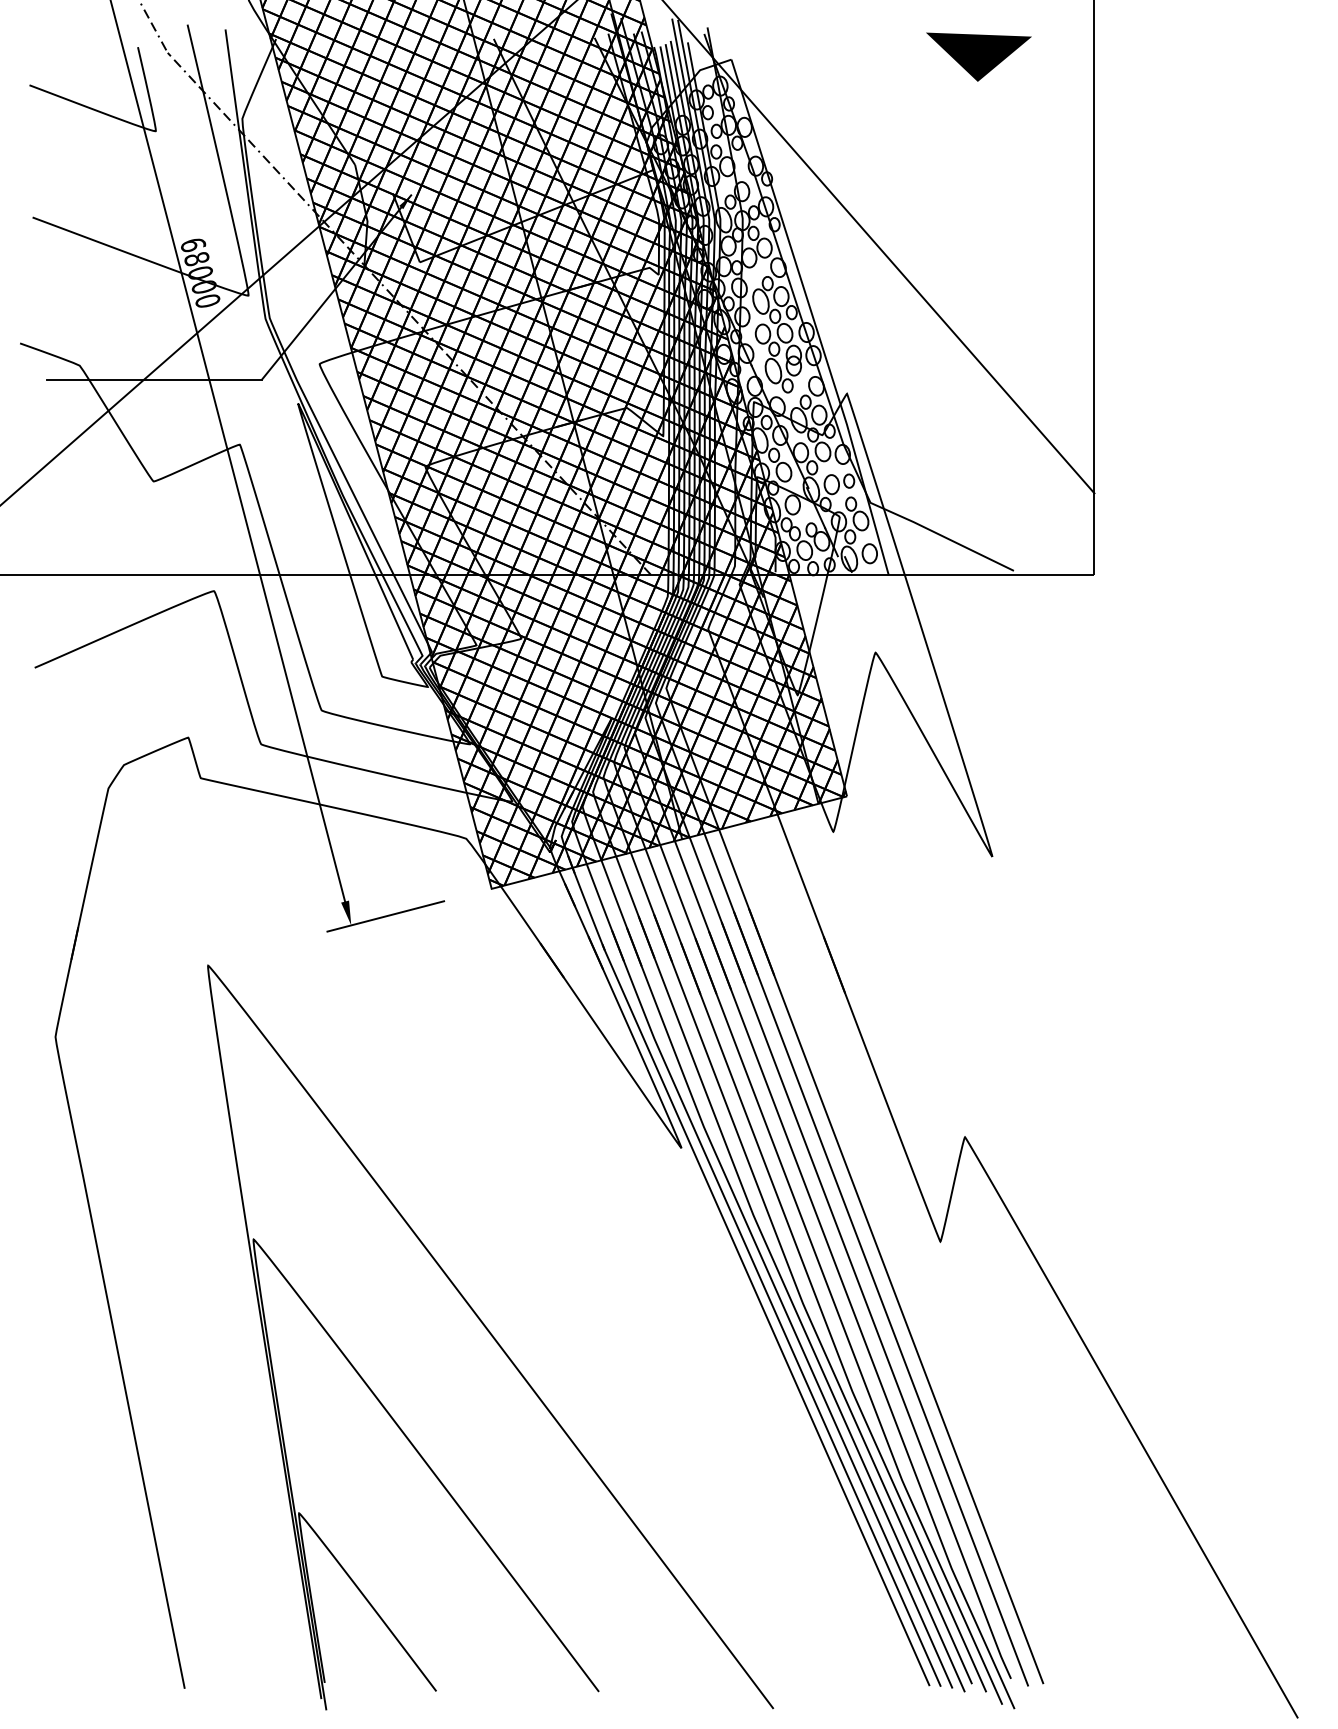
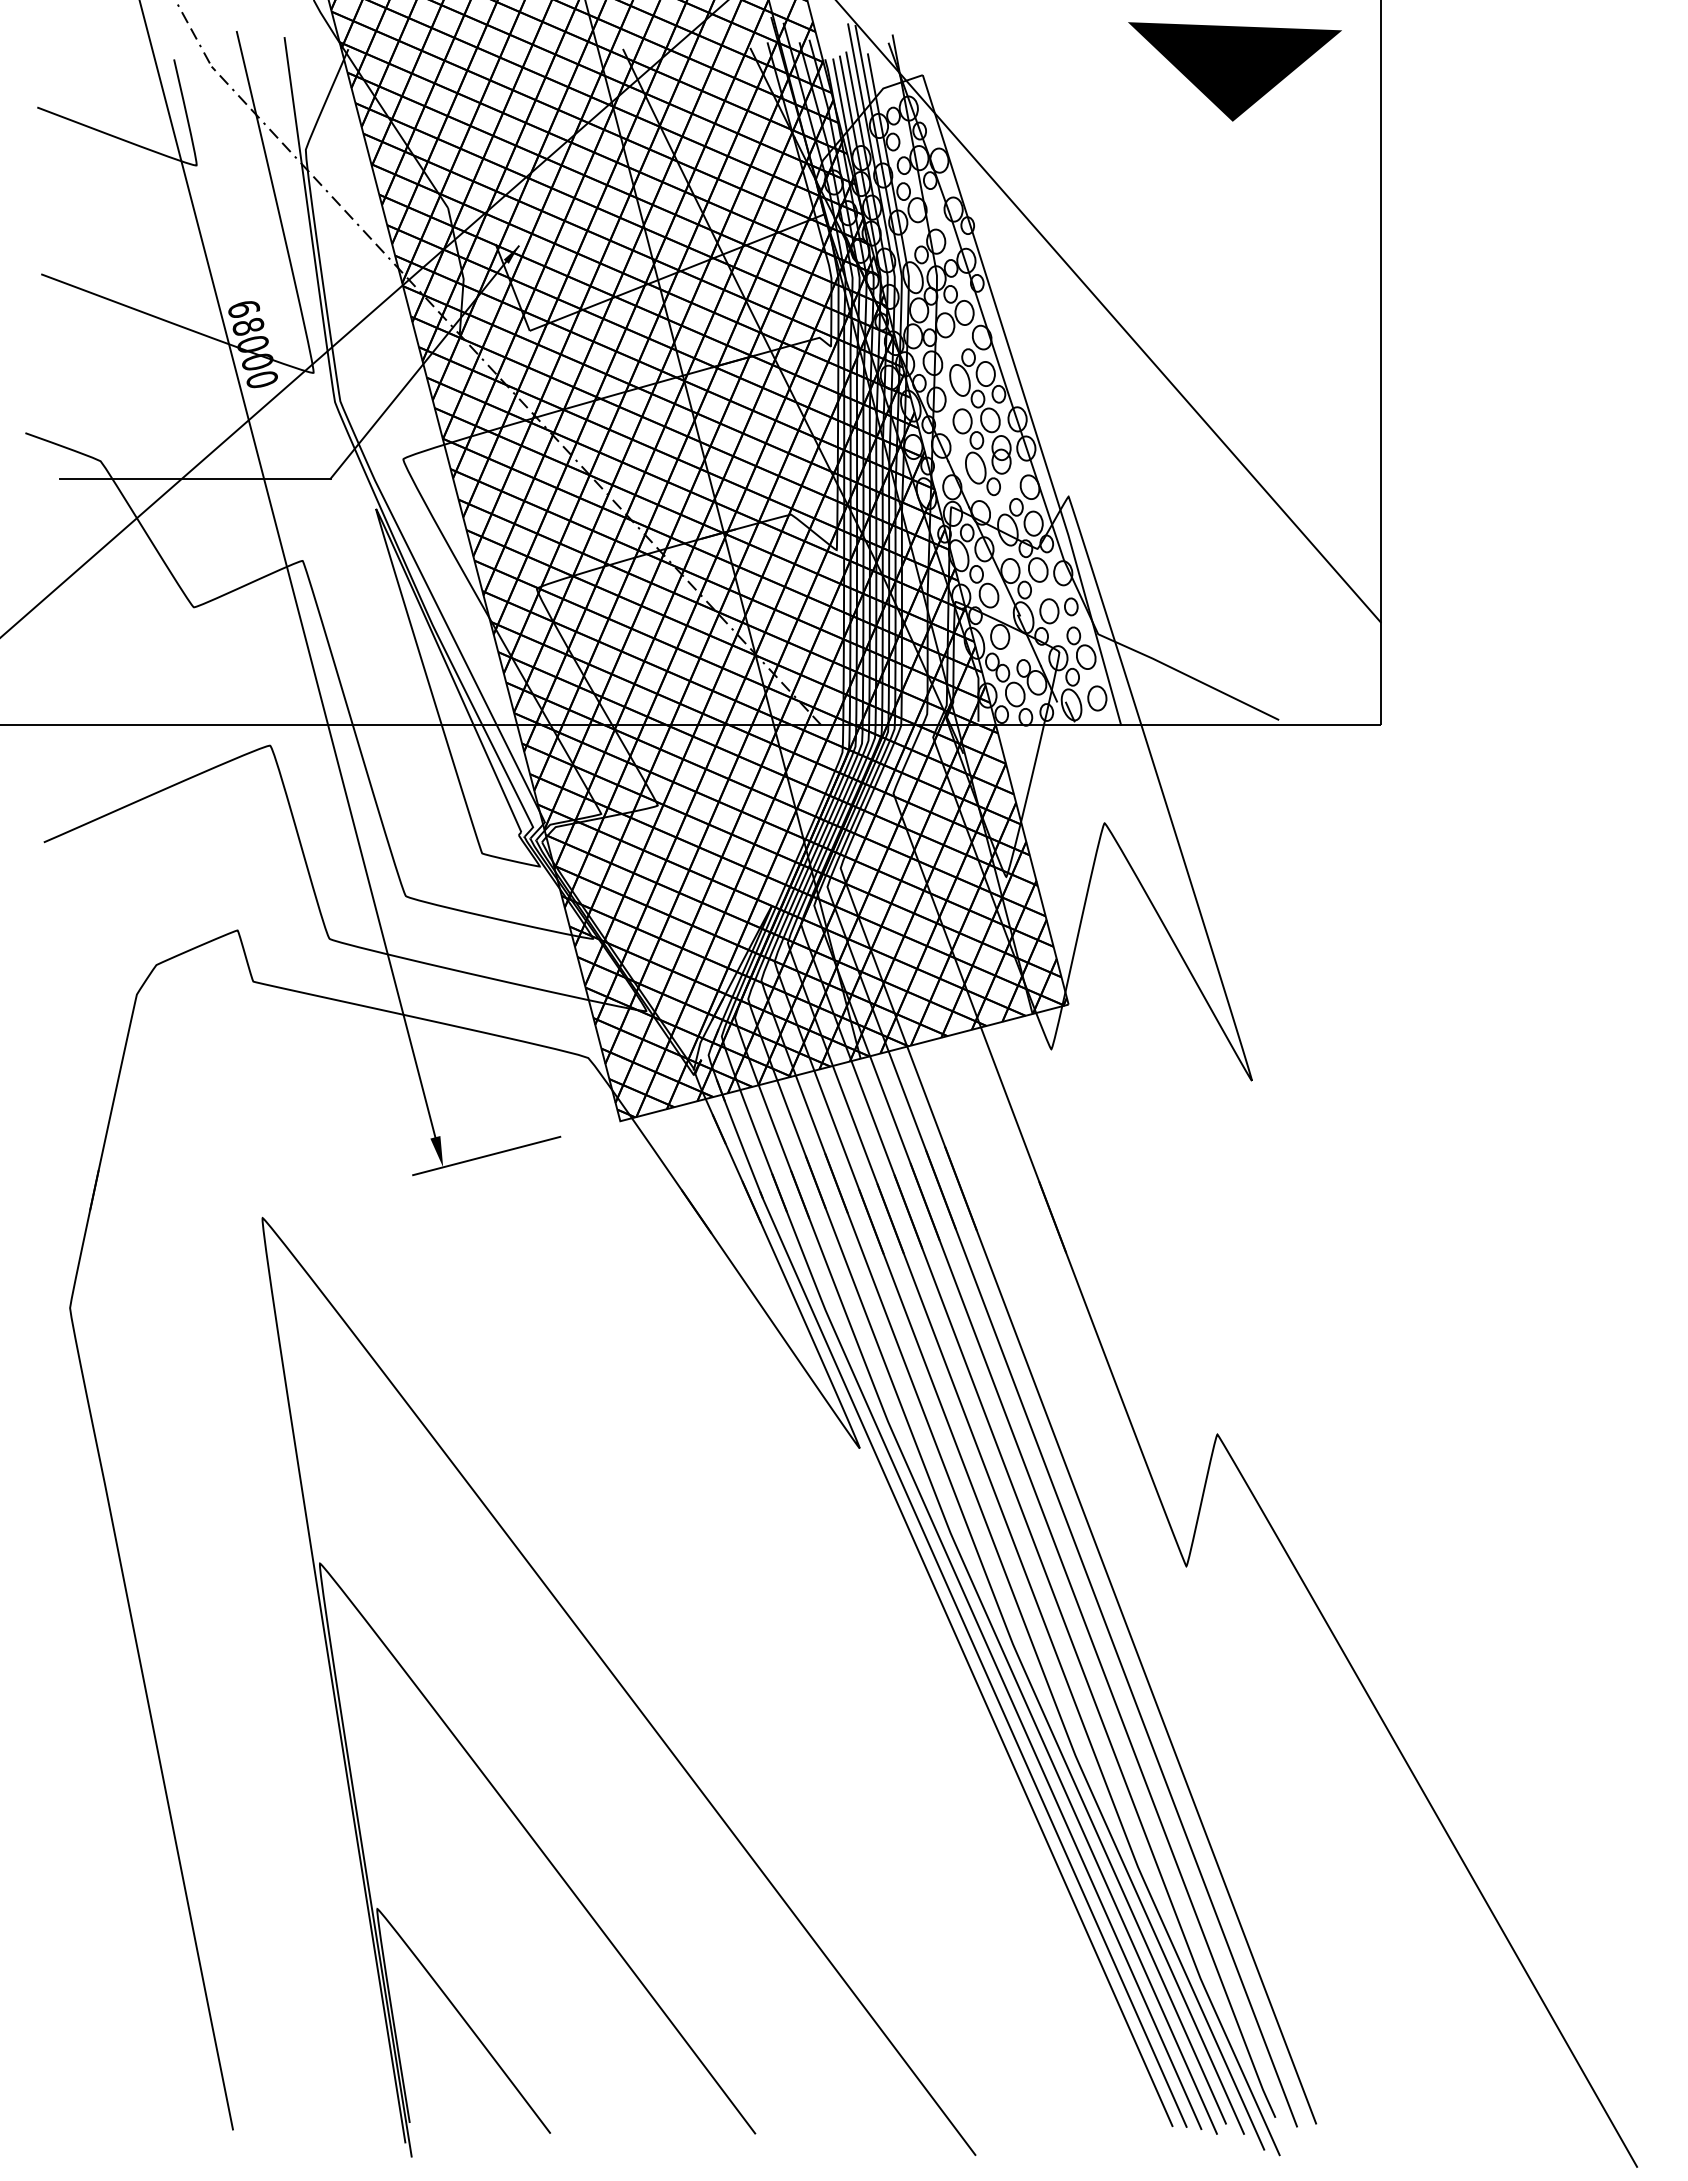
part: (978, 57) -> (1234, 72), size x1.6

